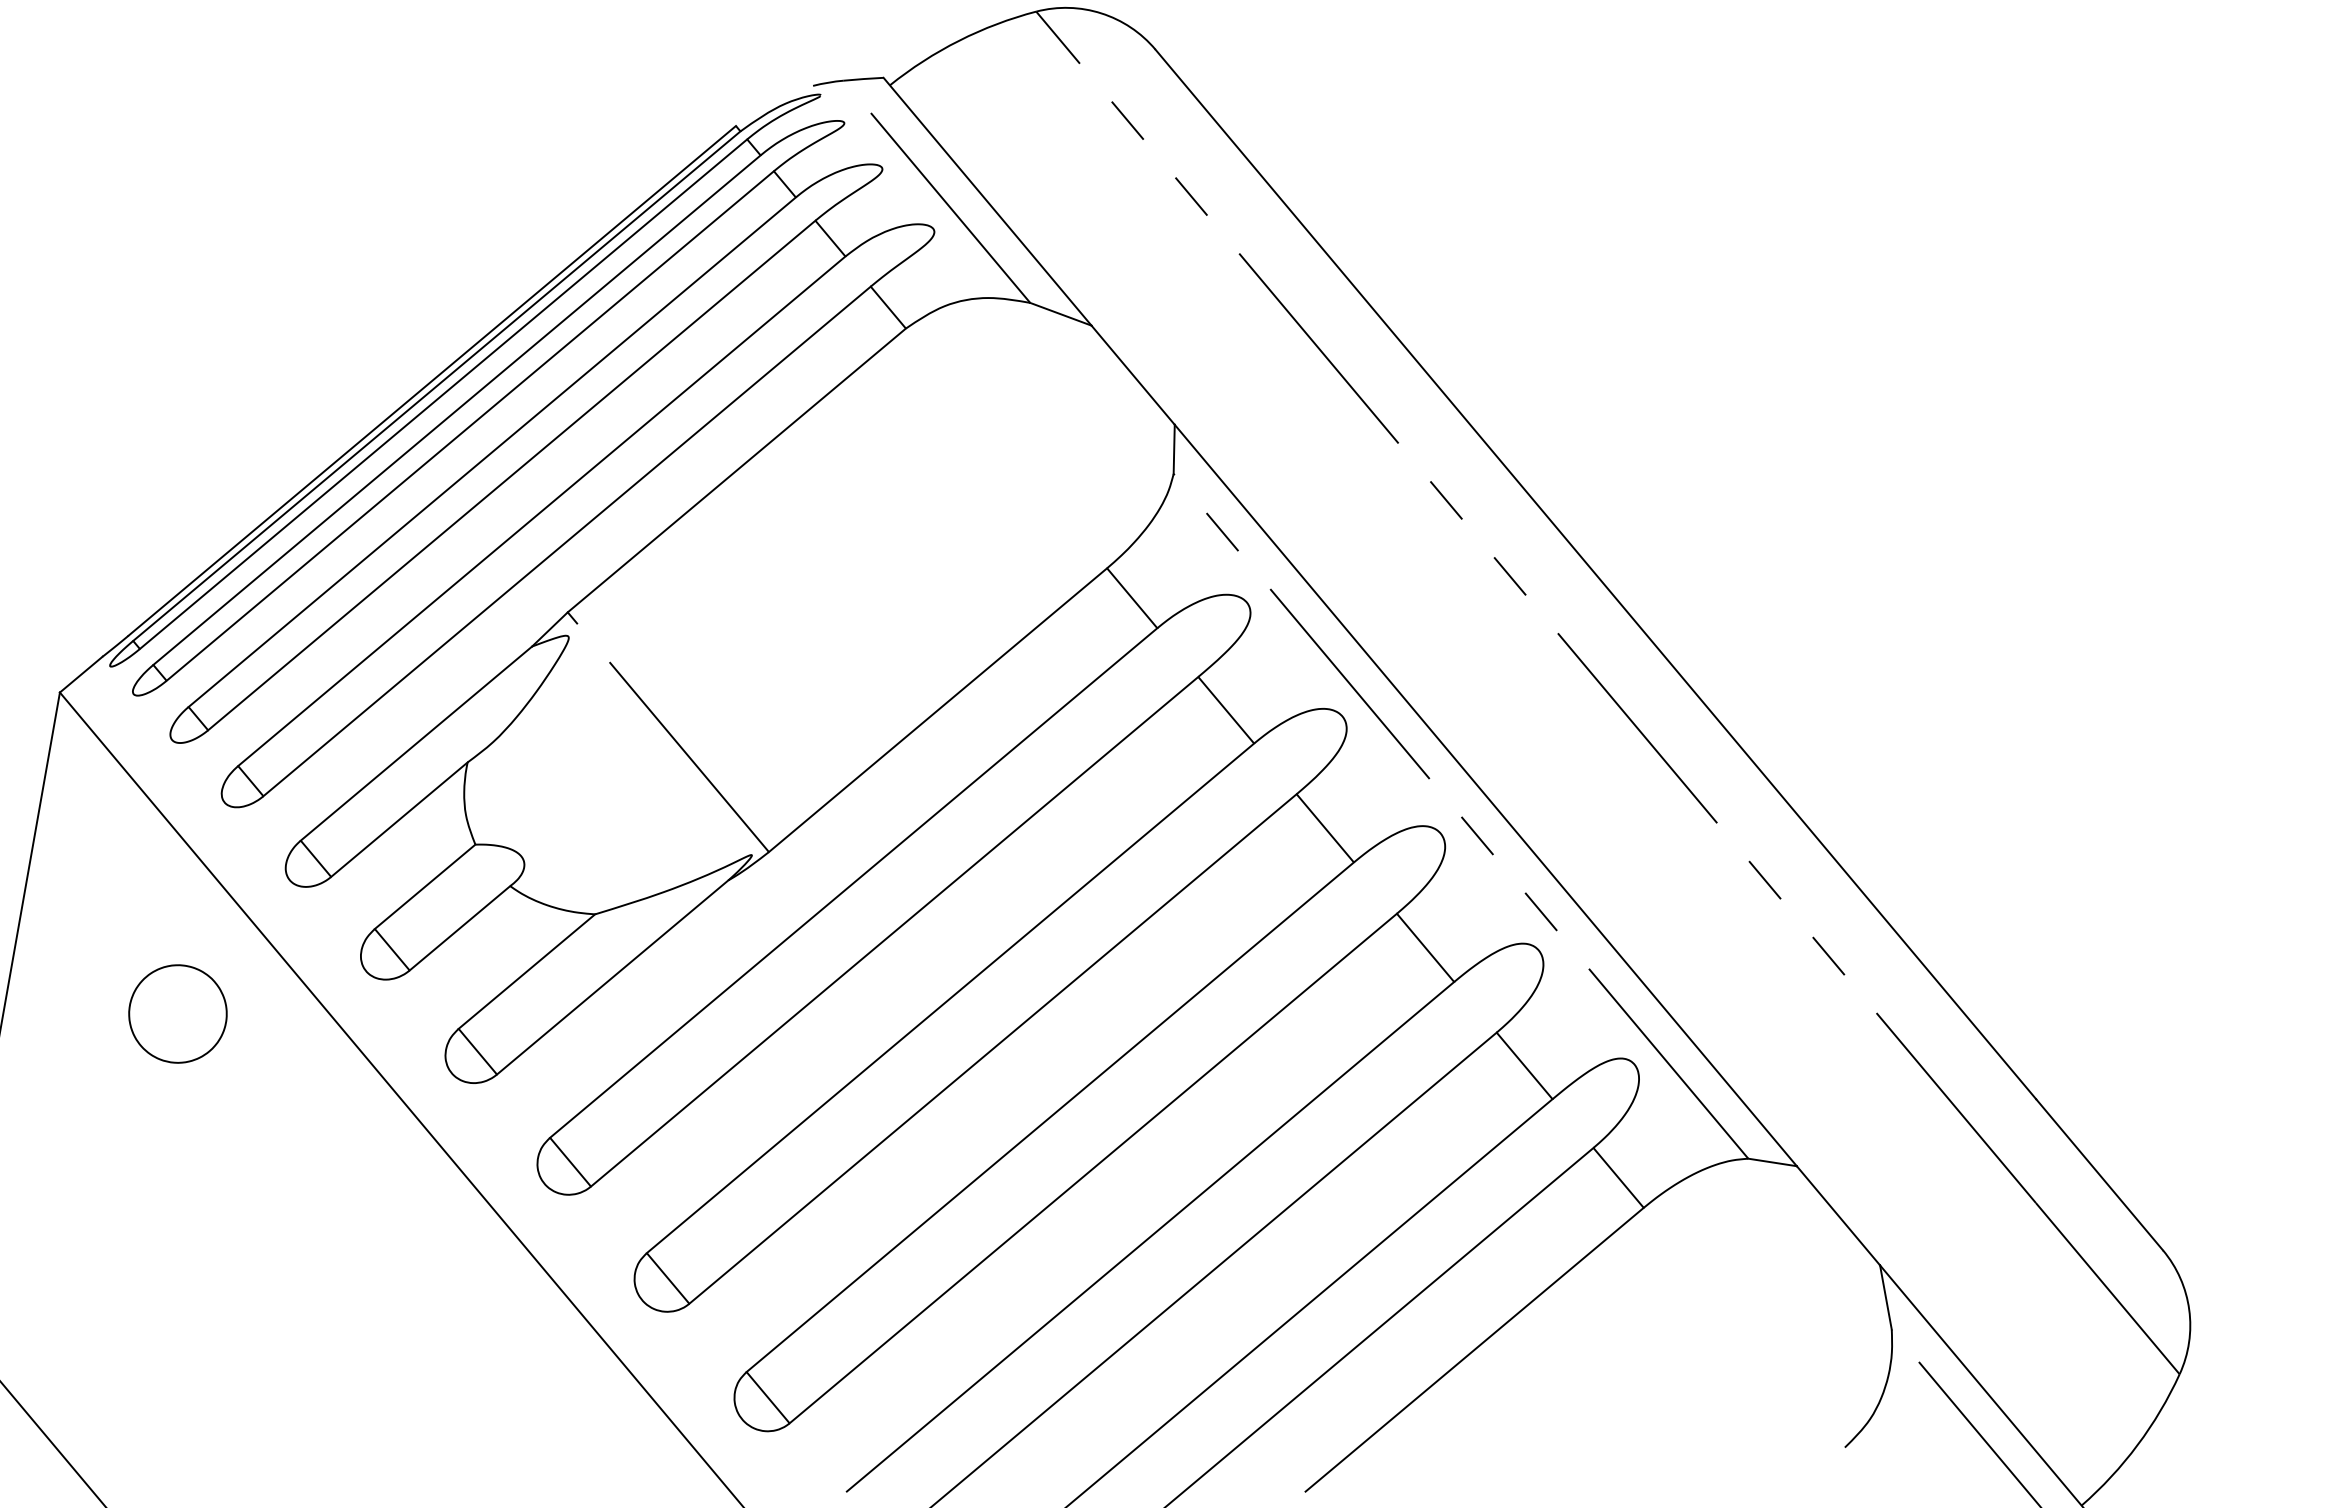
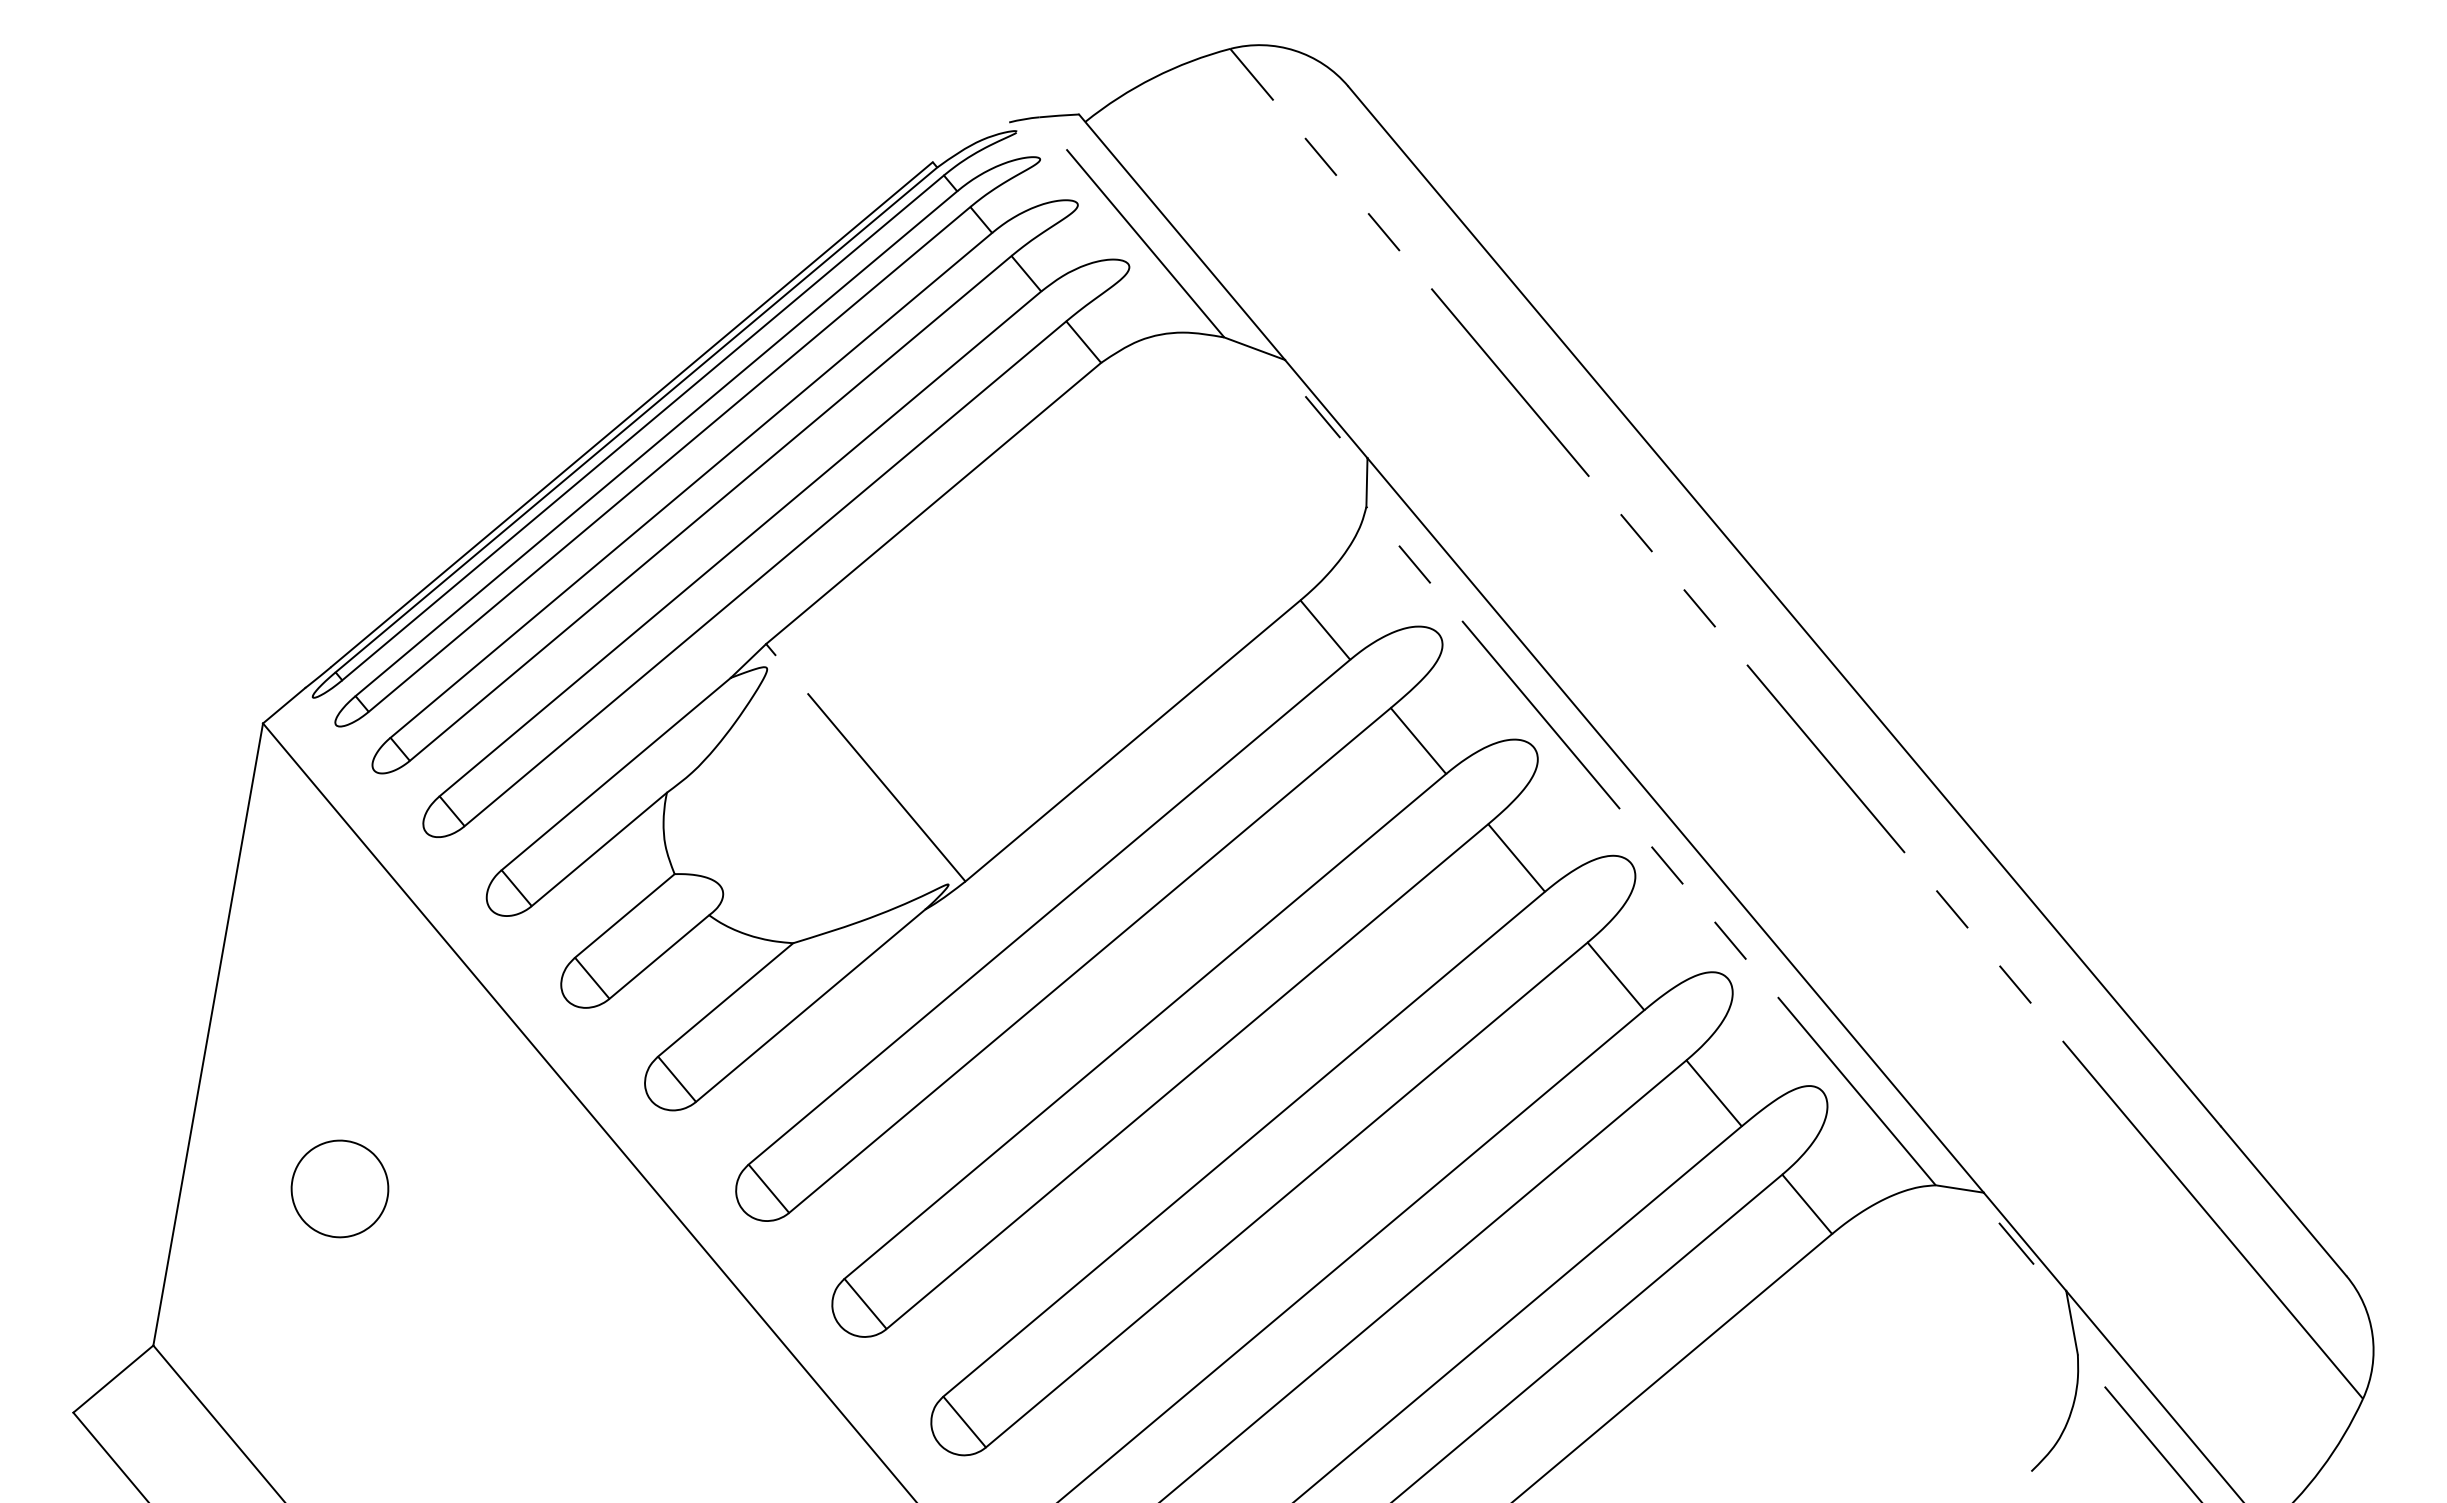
line: (1129, 383) -> (1322, 417), added
part: (177, 1013) -> (339, 1188), moved
line: (1829, 1217) -> (2016, 1243), added

